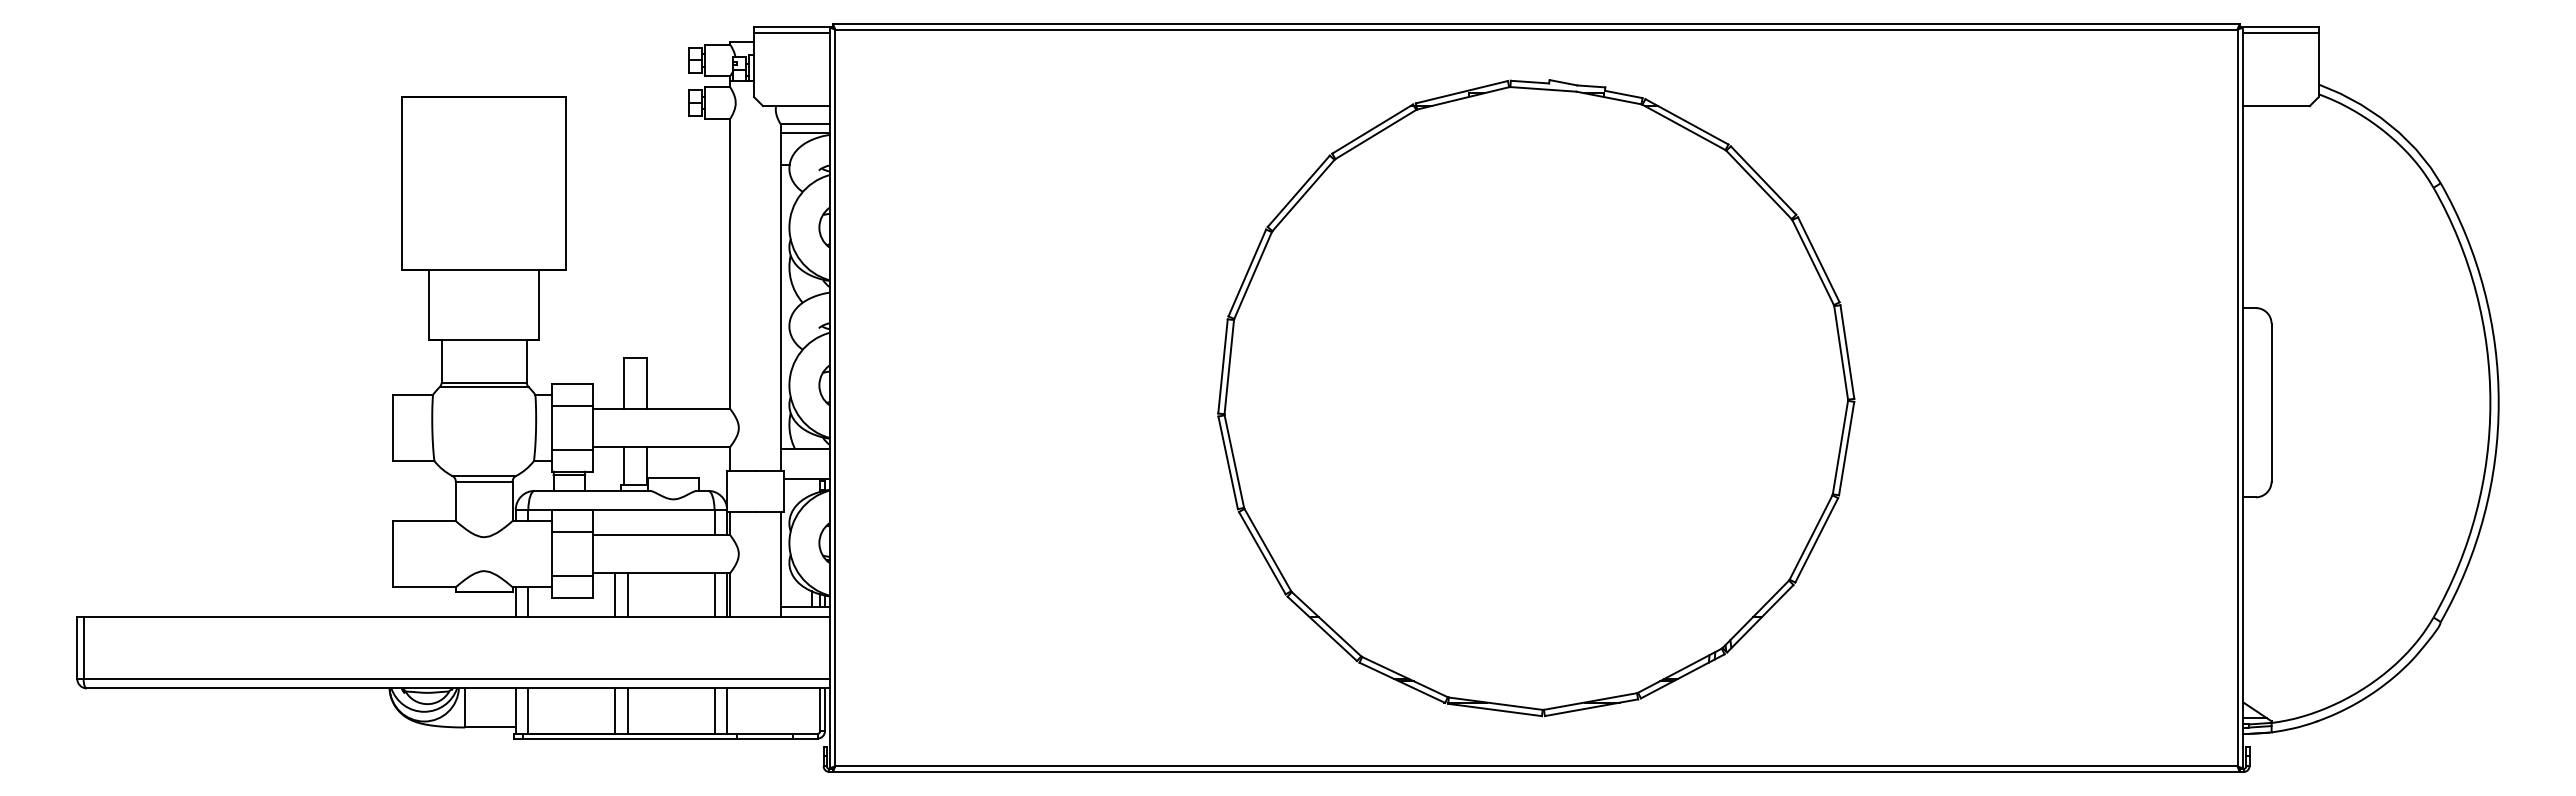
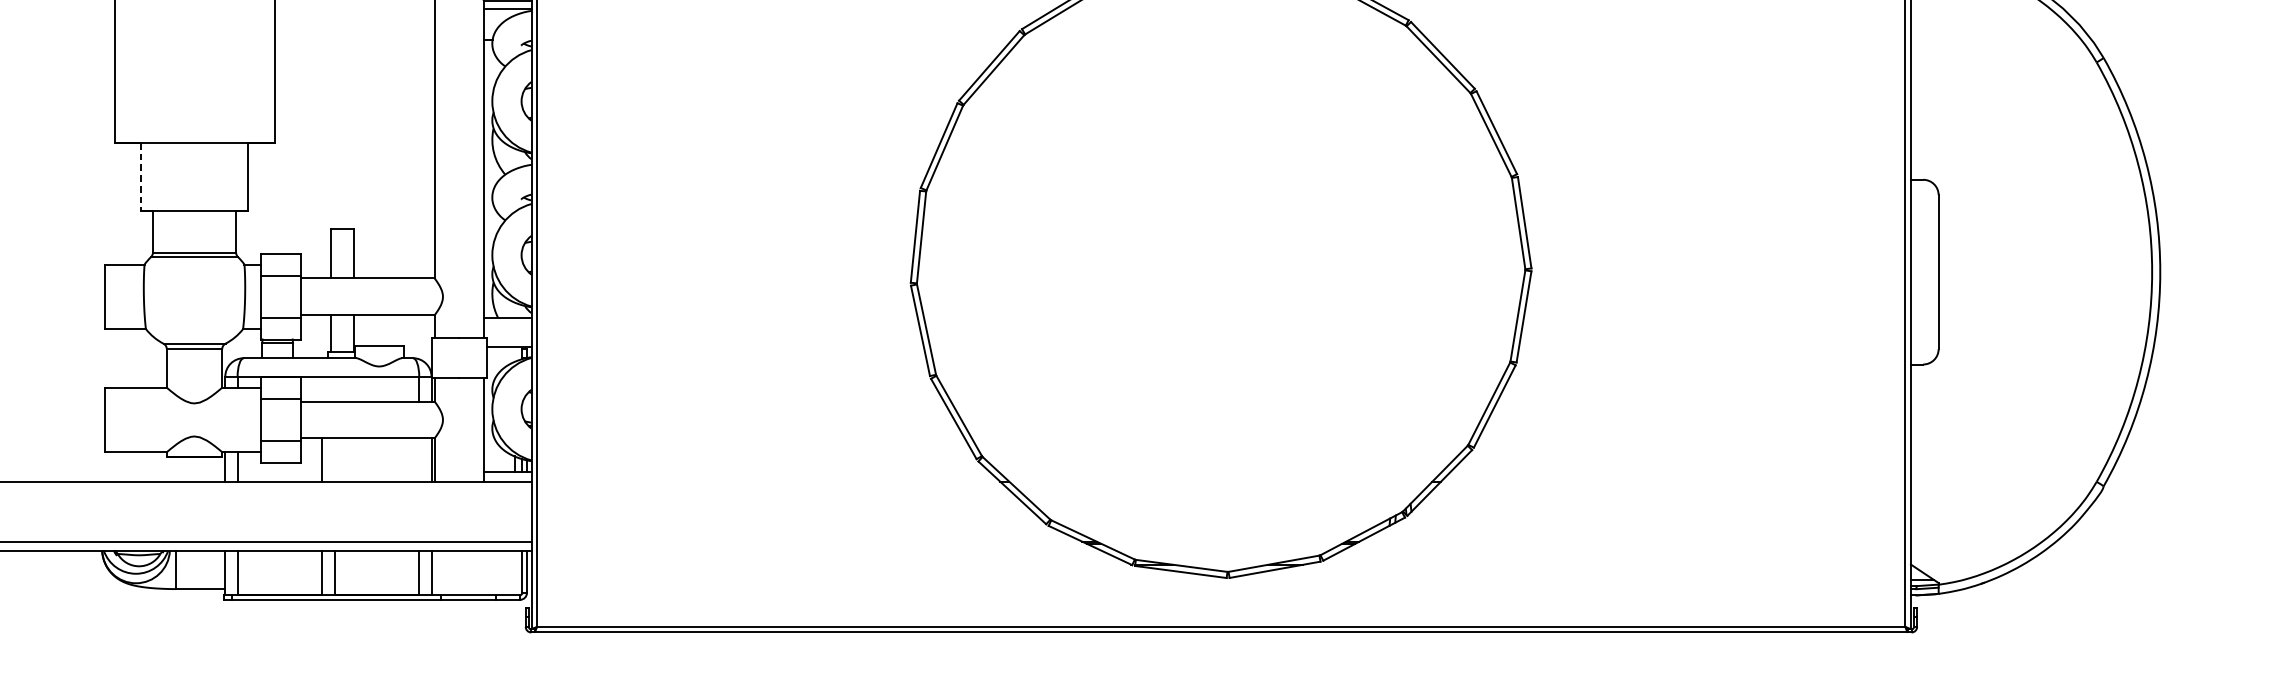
line: (429, 304) -> (141, 176), solid -> dashed
line: (627, 595) -> (334, 460), removed
line: (714, 595) -> (419, 460), removed

